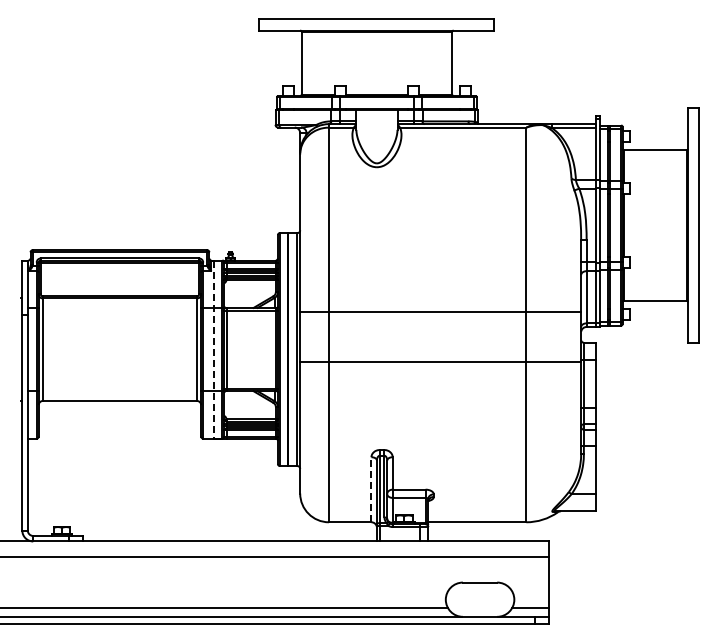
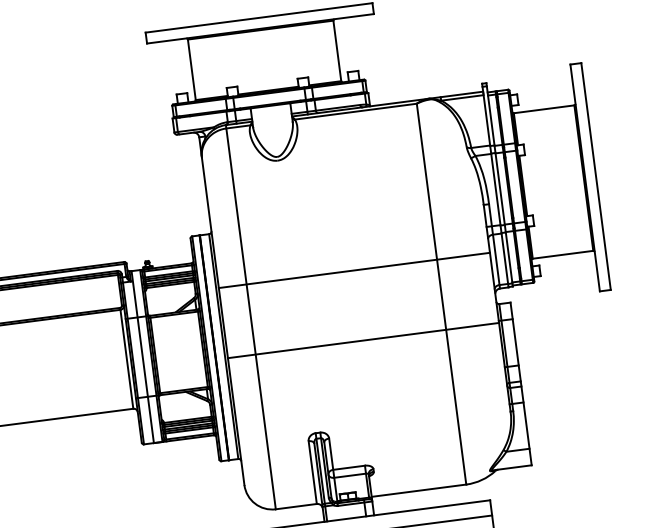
line: (440, 312) -> (354, 270), moved
line: (213, 350) -> (142, 358), dashed -> solid
line: (371, 489) -> (312, 472), dashed -> solid

